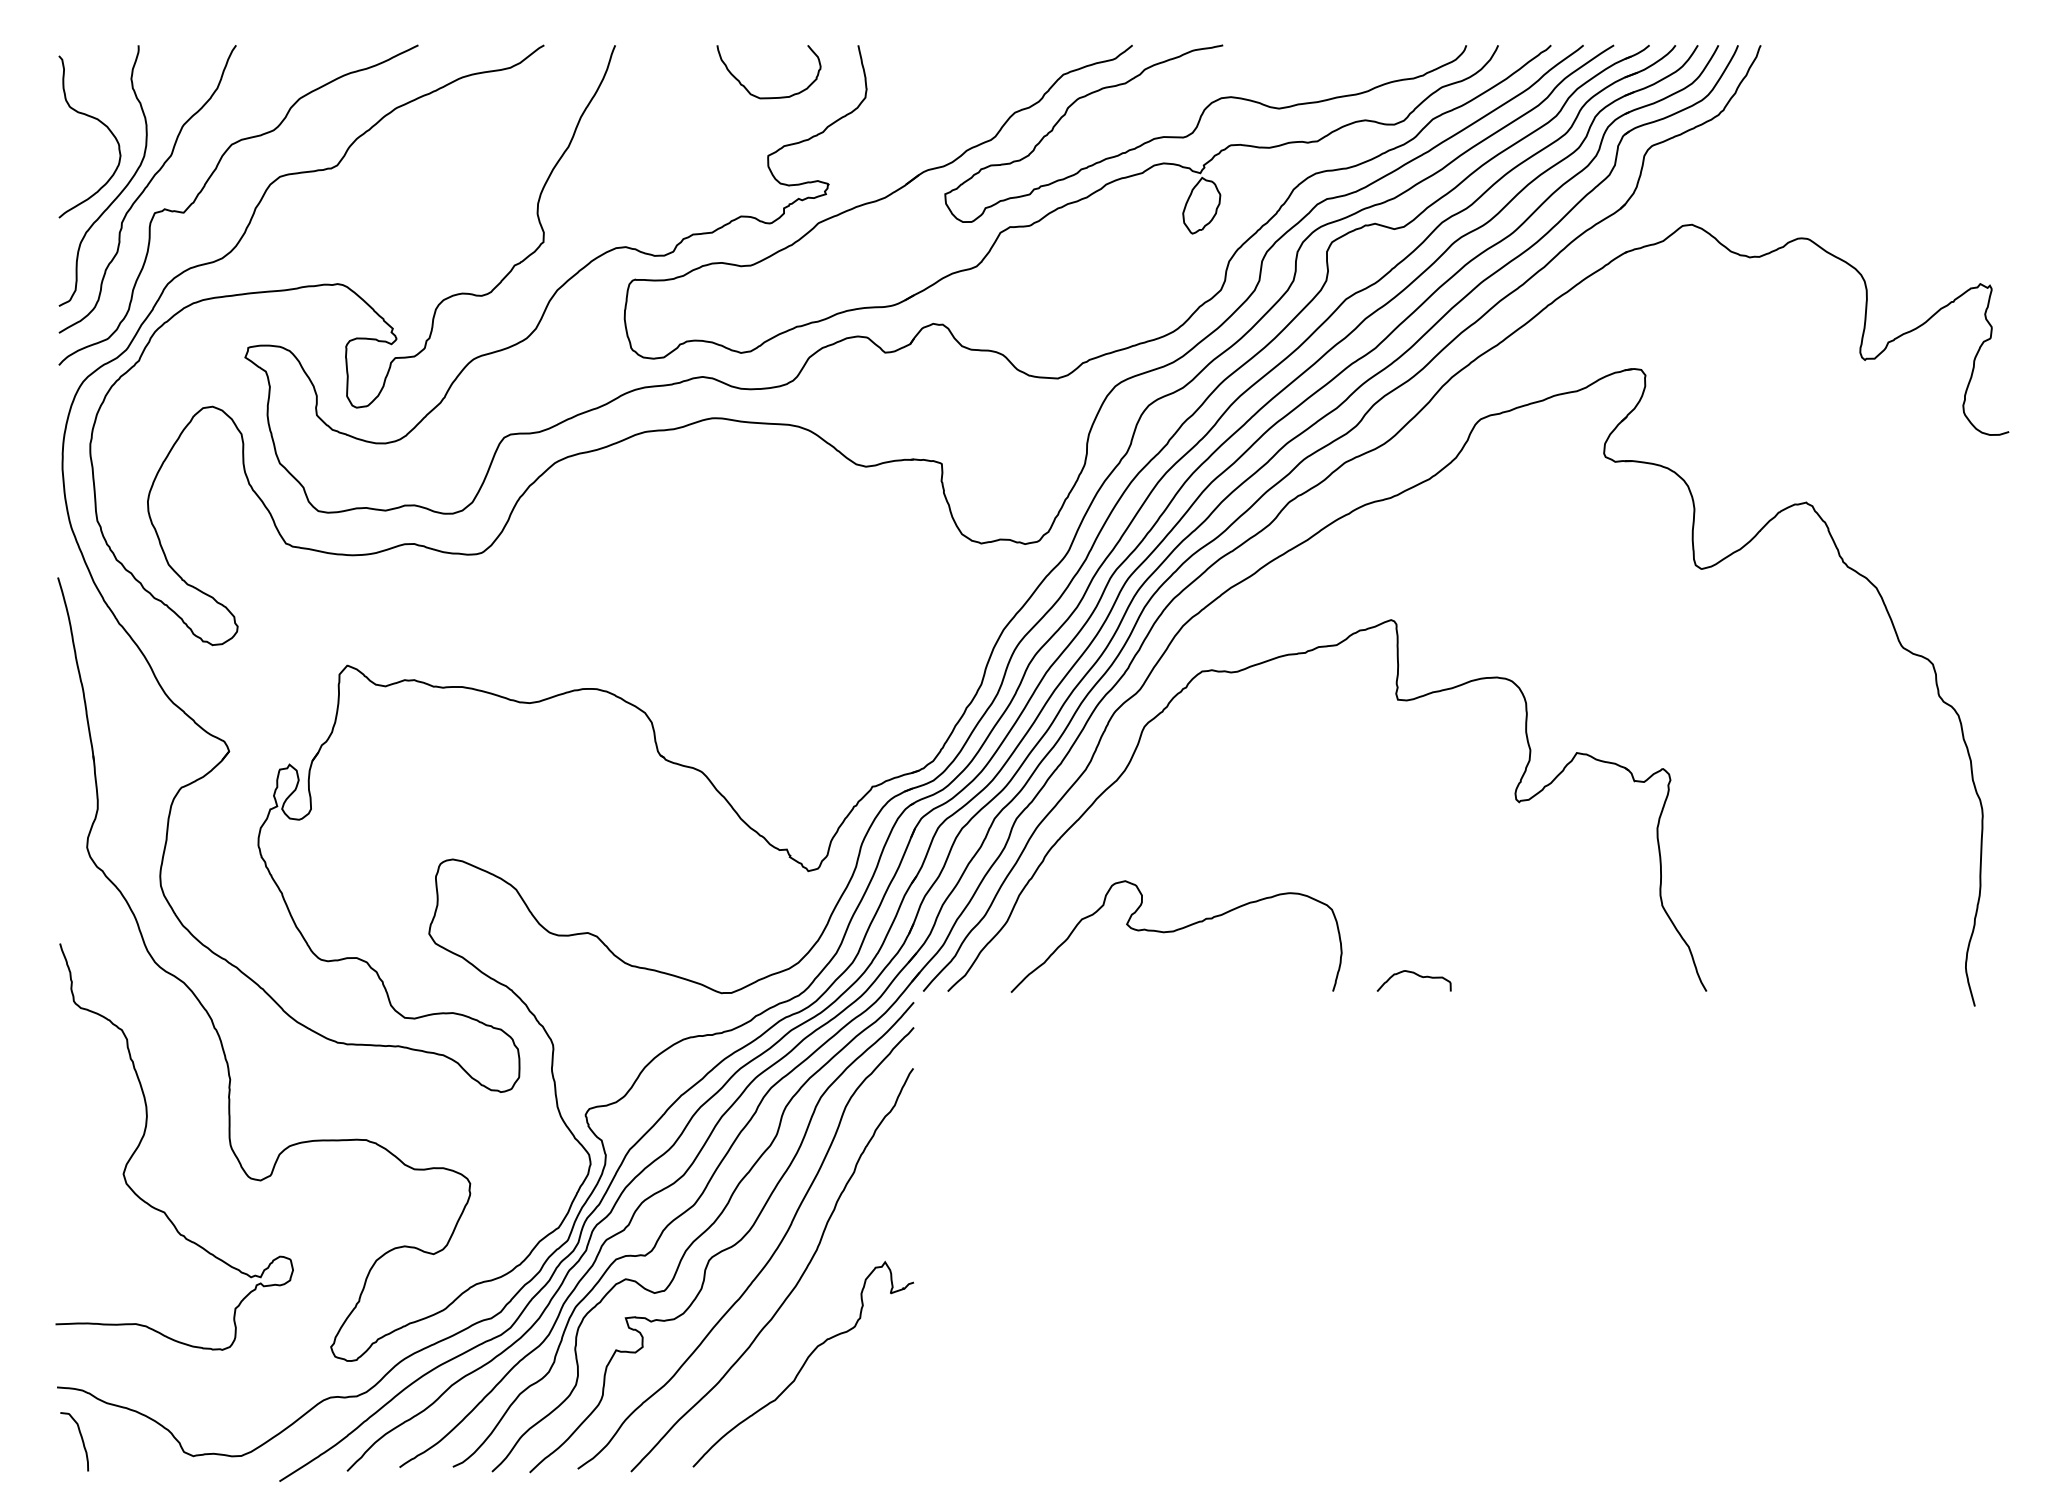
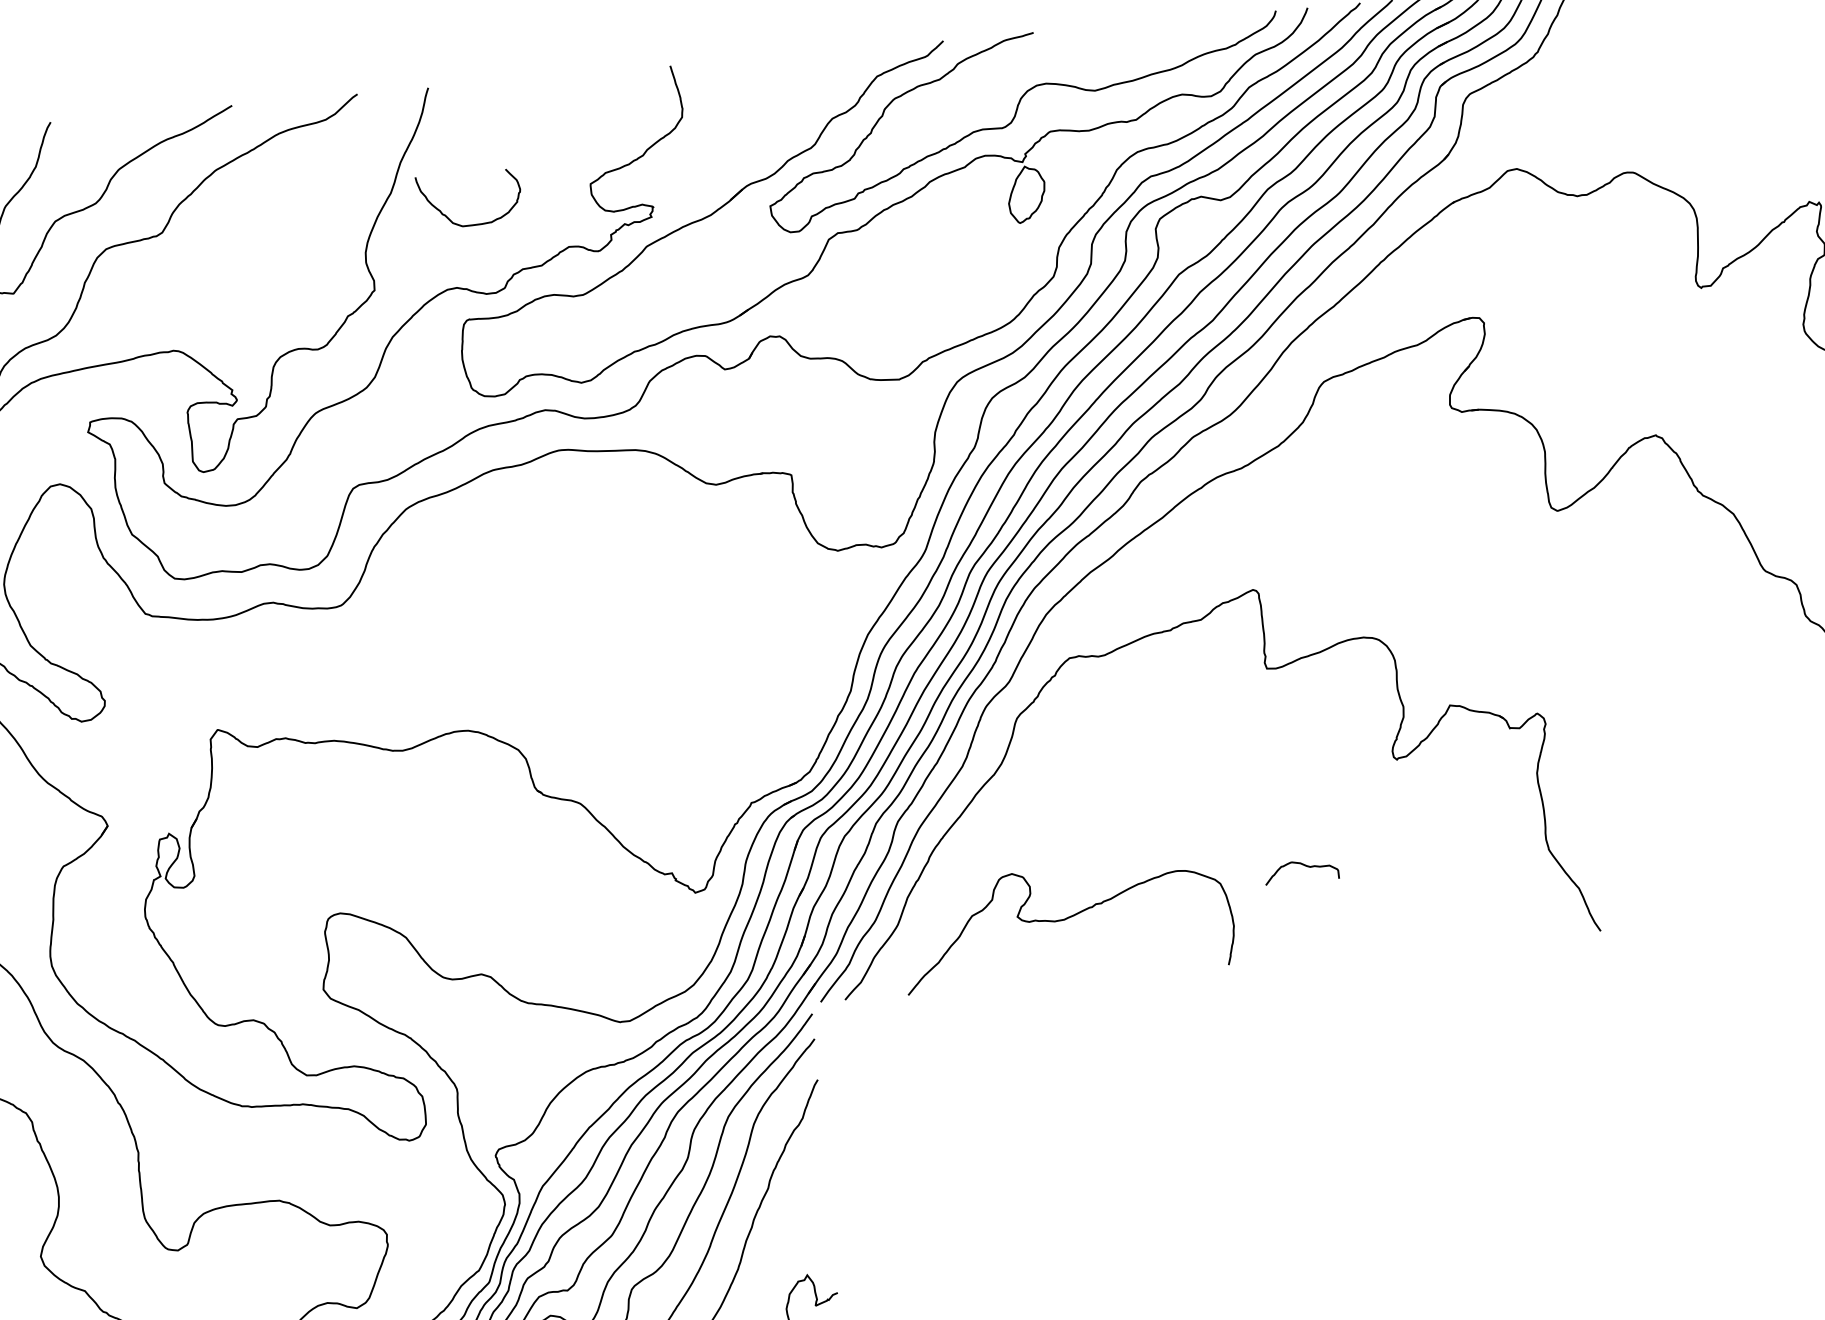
curve: (768, 97) -> (471, 224), moved
curve: (1416, 975) -> (1303, 865), moved

